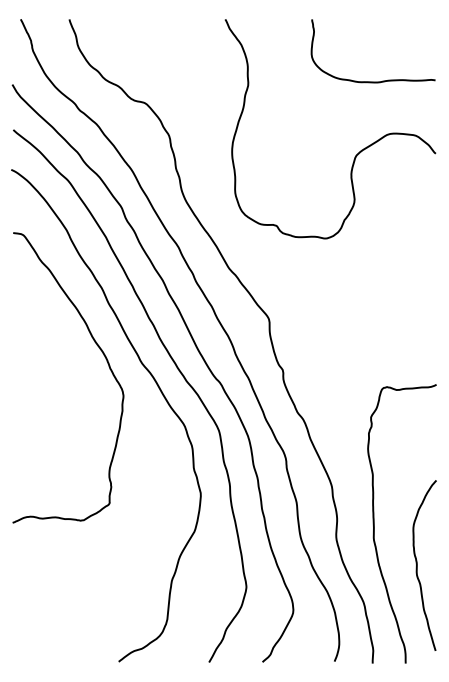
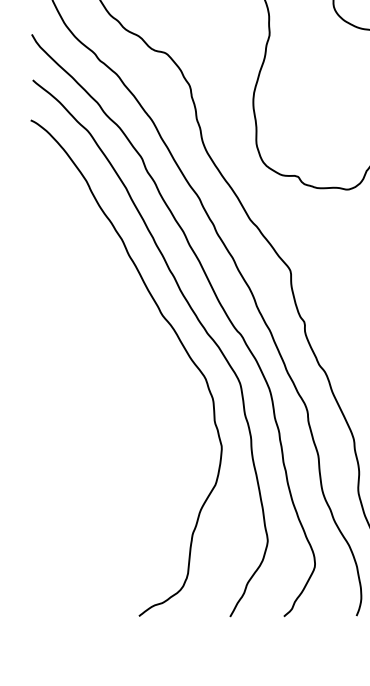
curve: (105, 359) -> (125, 311), removed

